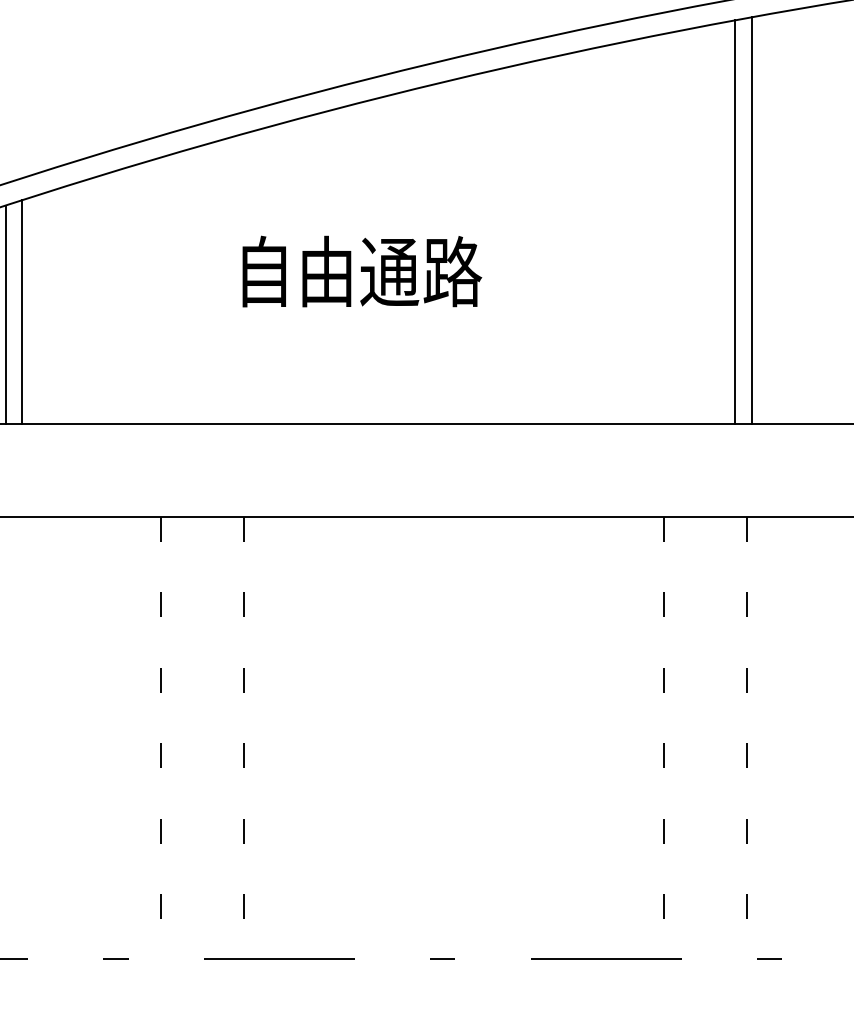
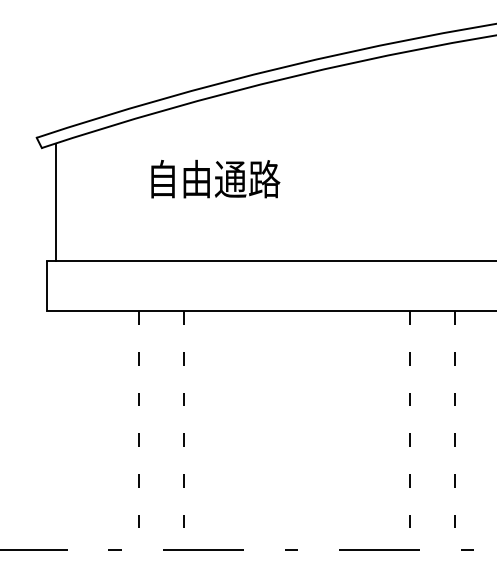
line: (751, 220) -> (457, 151), removed
line: (734, 222) -> (448, 152), removed
text: (361, 270) -> (215, 178), moved
line: (22, 311) -> (64, 200), removed

